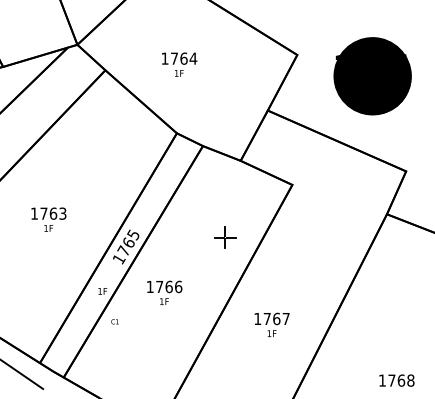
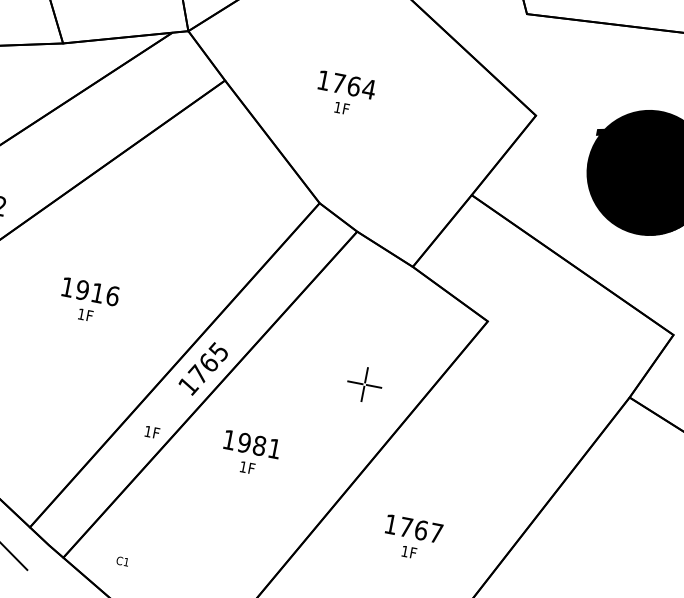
text: (53, 213) -> (97, 292), 1763 -> 1916
text: (169, 286) -> (260, 445), 1766 -> 1981
text: (114, 321) -> (121, 560), moved

